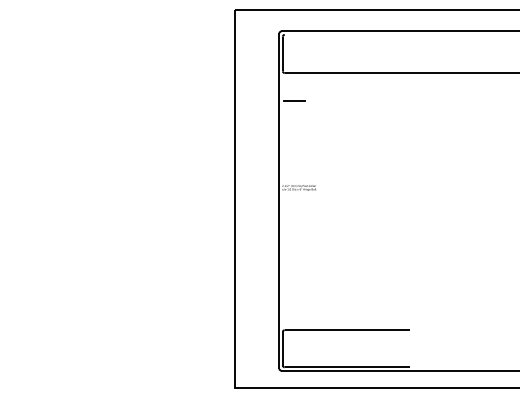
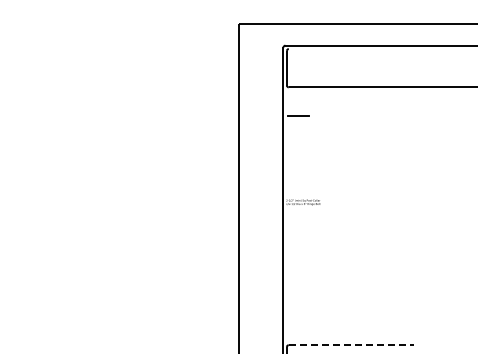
line: (347, 330) -> (351, 345), solid -> dashed

